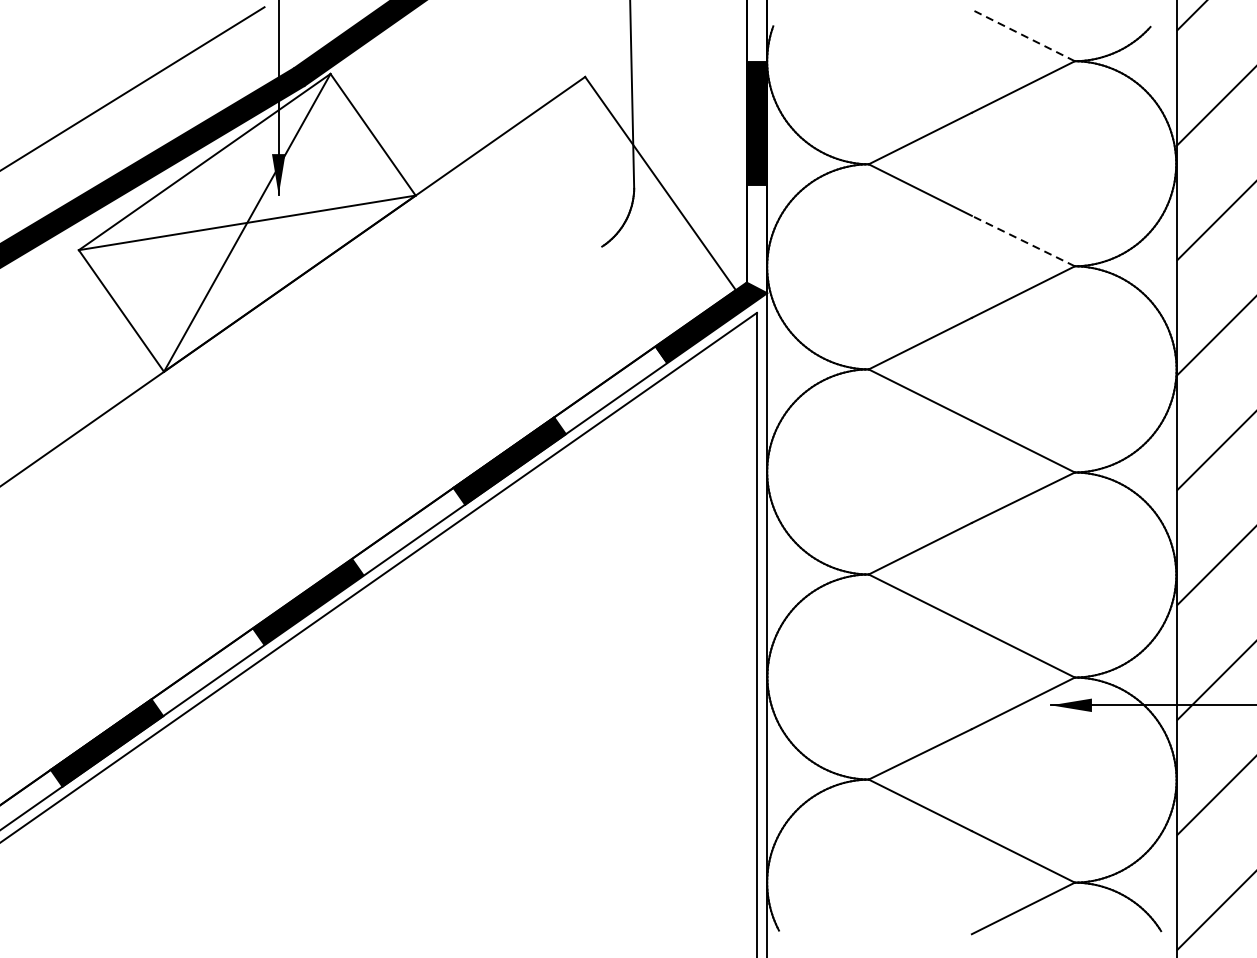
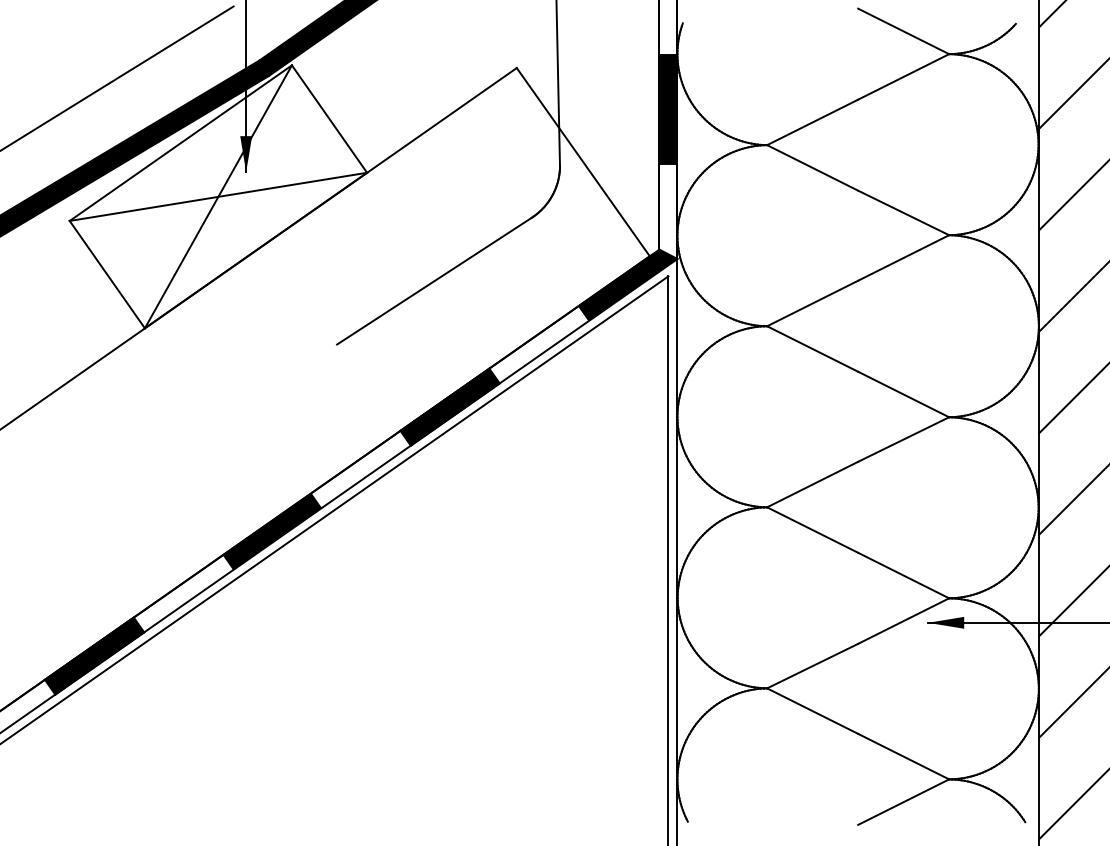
line: (1023, 35) -> (903, 31), dashed -> solid
line: (1023, 240) -> (903, 212), dashed -> solid
line: (492, 317) -> (434, 280), added

